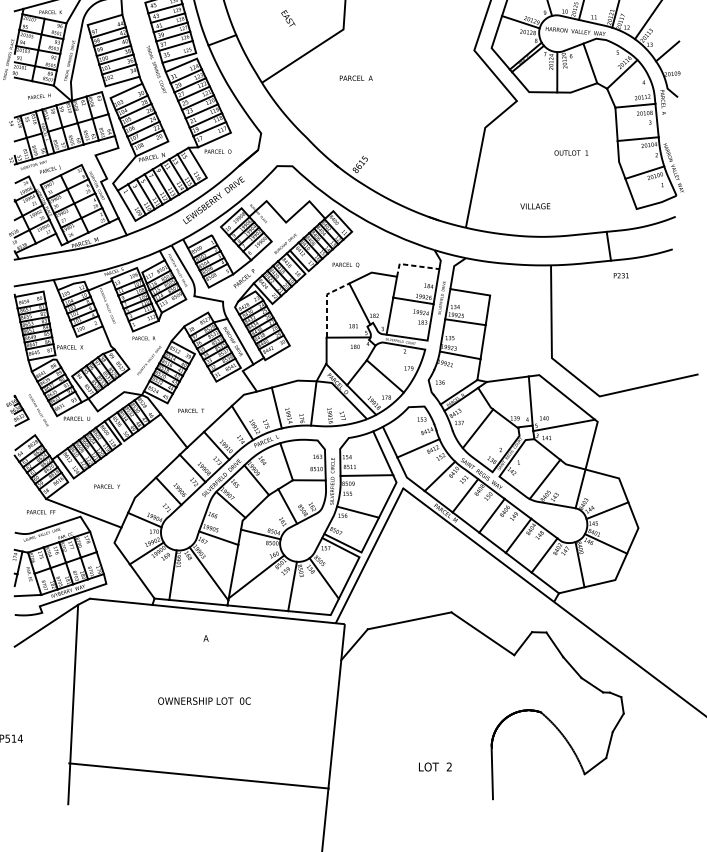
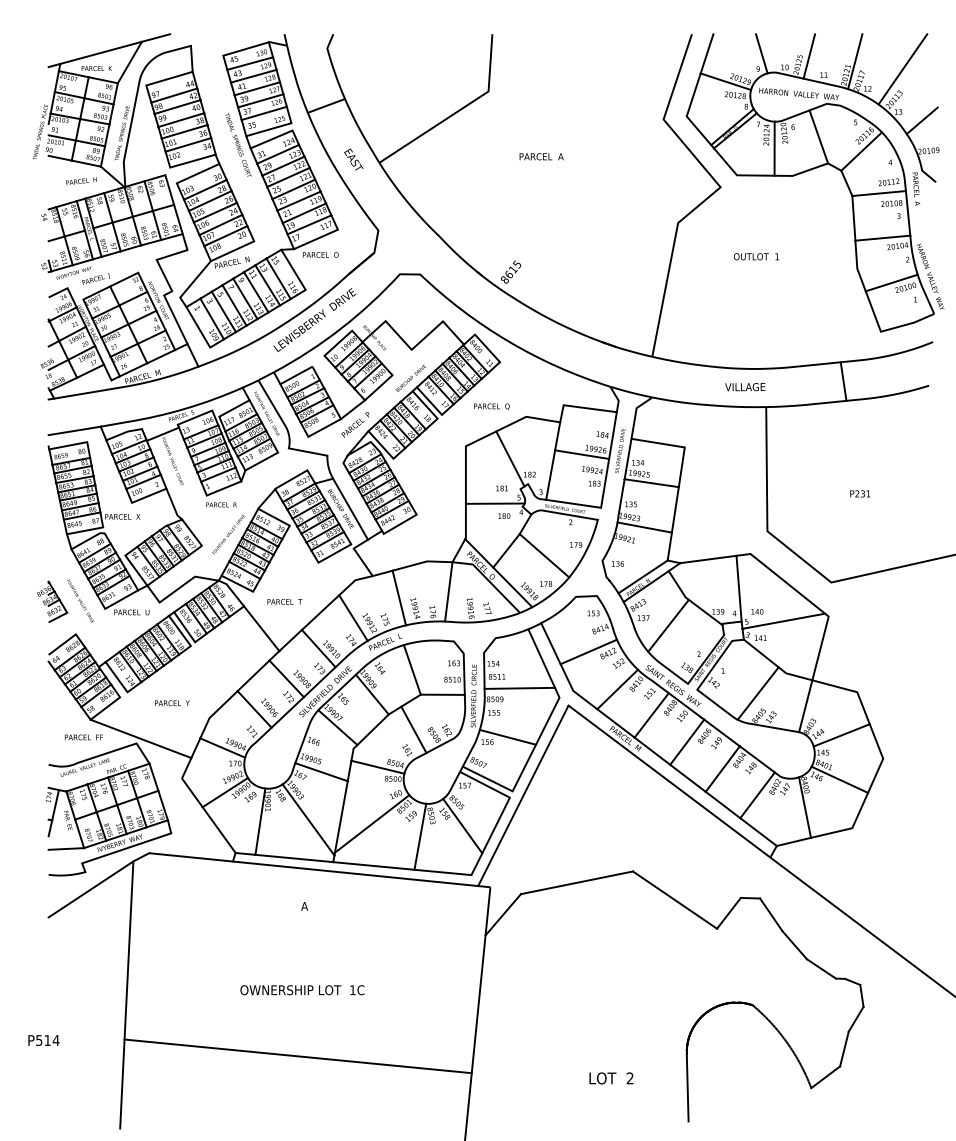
text: (288, 18) -> (353, 159), moved
text: (356, 78) -> (541, 156), moved
text: (571, 152) -> (756, 256), moved
text: (535, 206) -> (745, 387), moved
line: (412, 265) -> (581, 407), dashed -> solid
text: (621, 275) -> (860, 493), moved
line: (326, 303) -> (465, 457), dashed -> solid
text: (241, 701) -> (352, 990), 0C -> 1C
line: (198, 776) -> (297, 1056), moved

